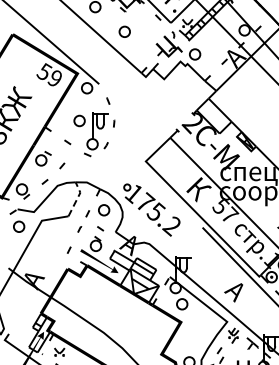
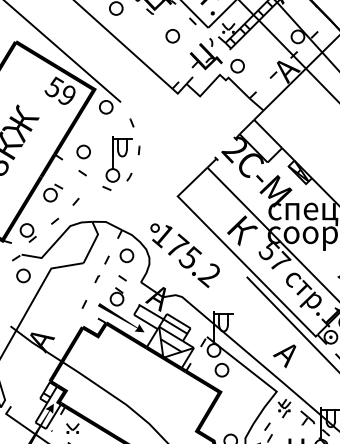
part: (124, 31) -> (172, 35), moved
part: (79, 120) -> (83, 151), moved
line: (77, 198) -> (94, 241), dashed -> solid

